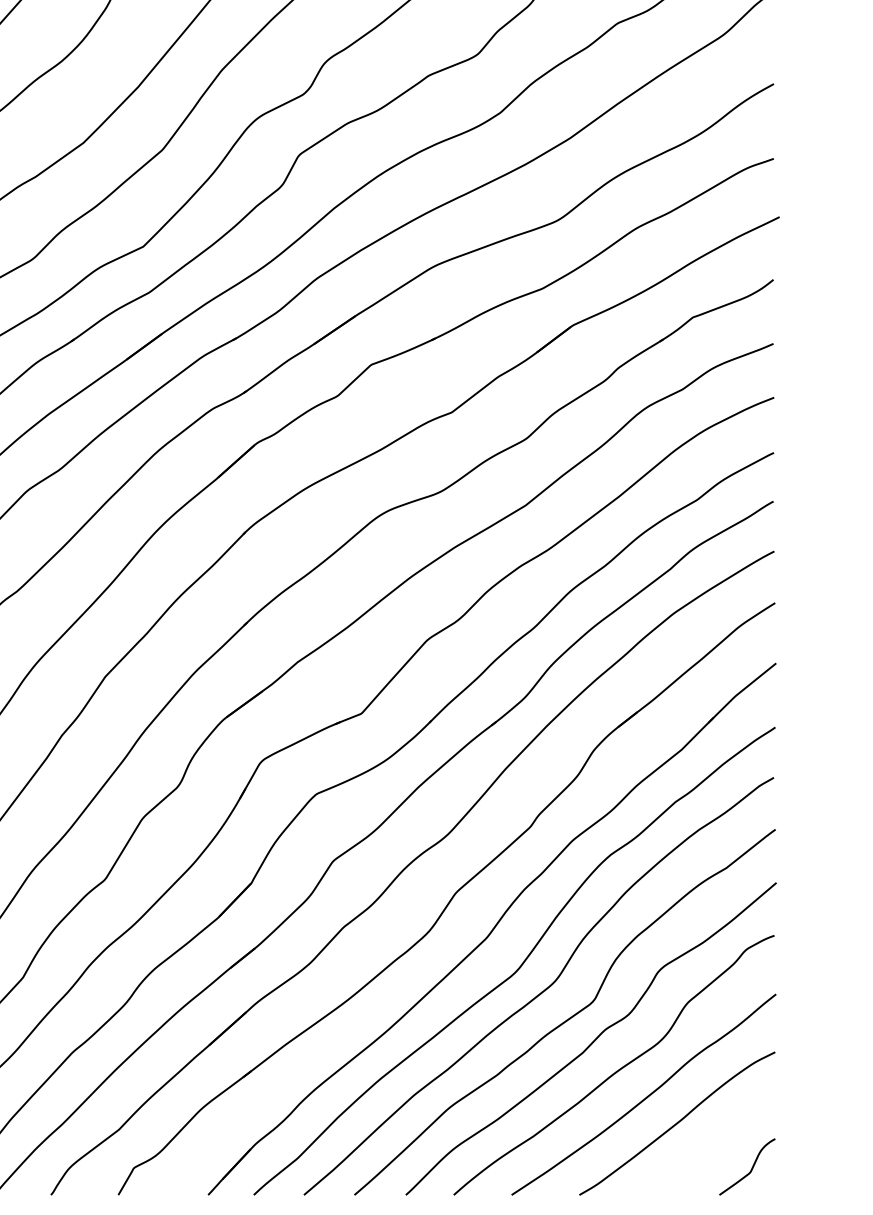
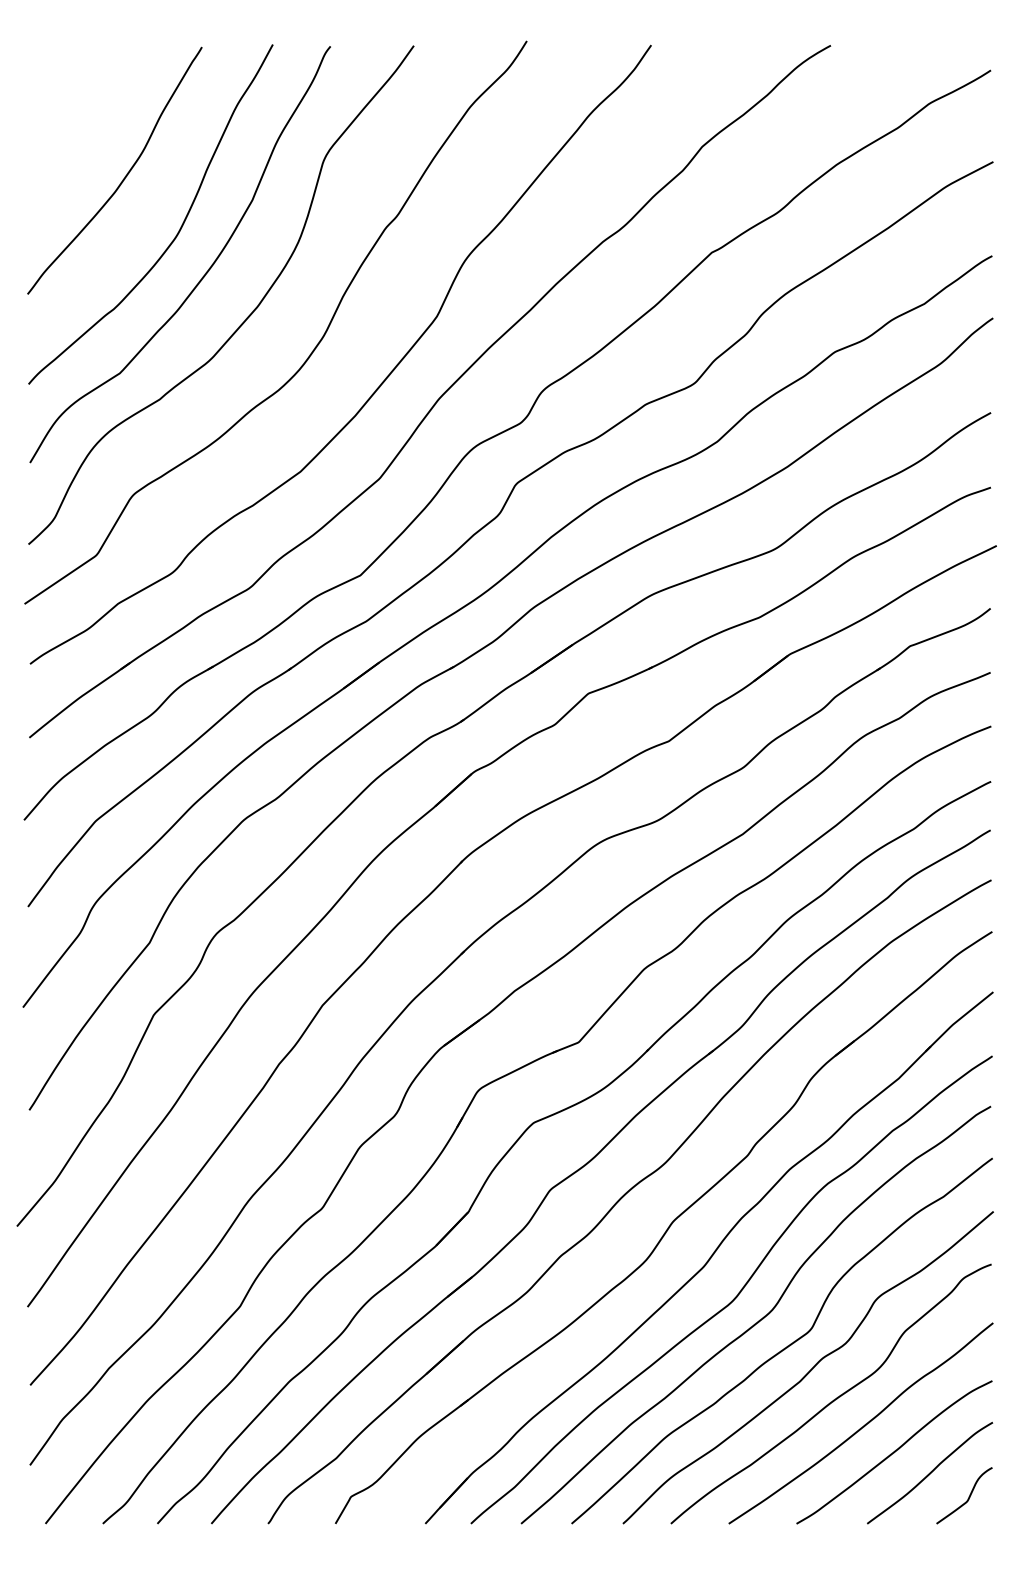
curve: (713, 1143) -> (930, 1472), added

